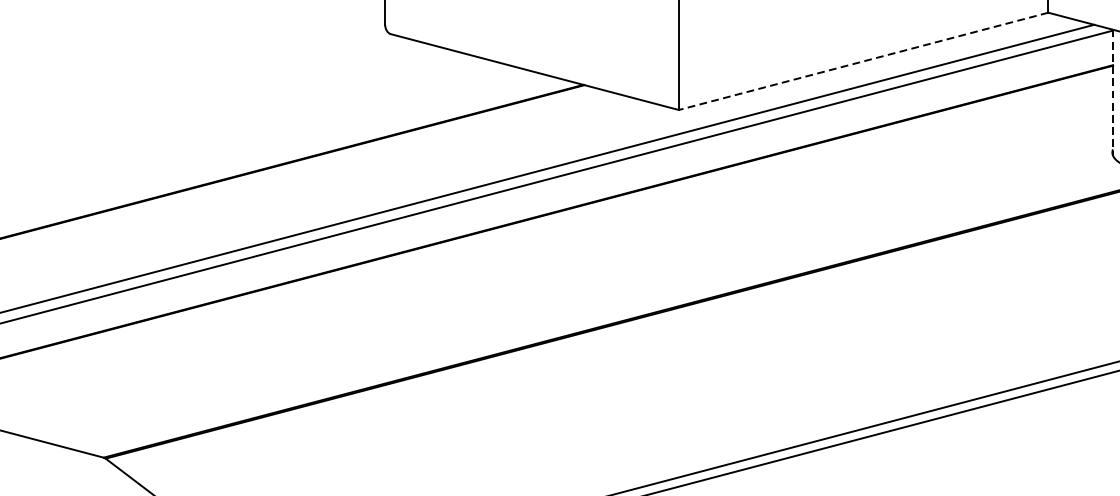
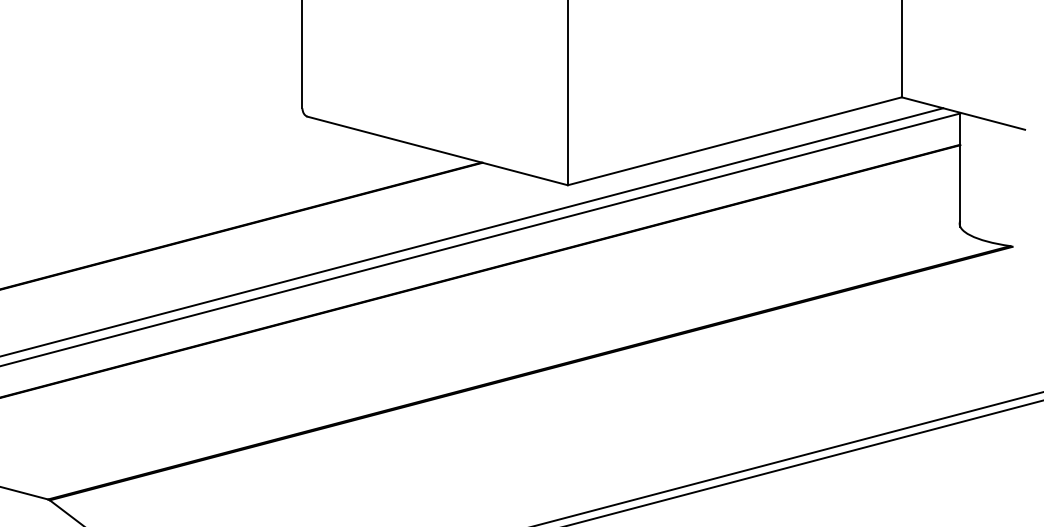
line: (863, 61) -> (734, 141), dashed -> solid
line: (1113, 92) -> (960, 169), dashed -> solid

